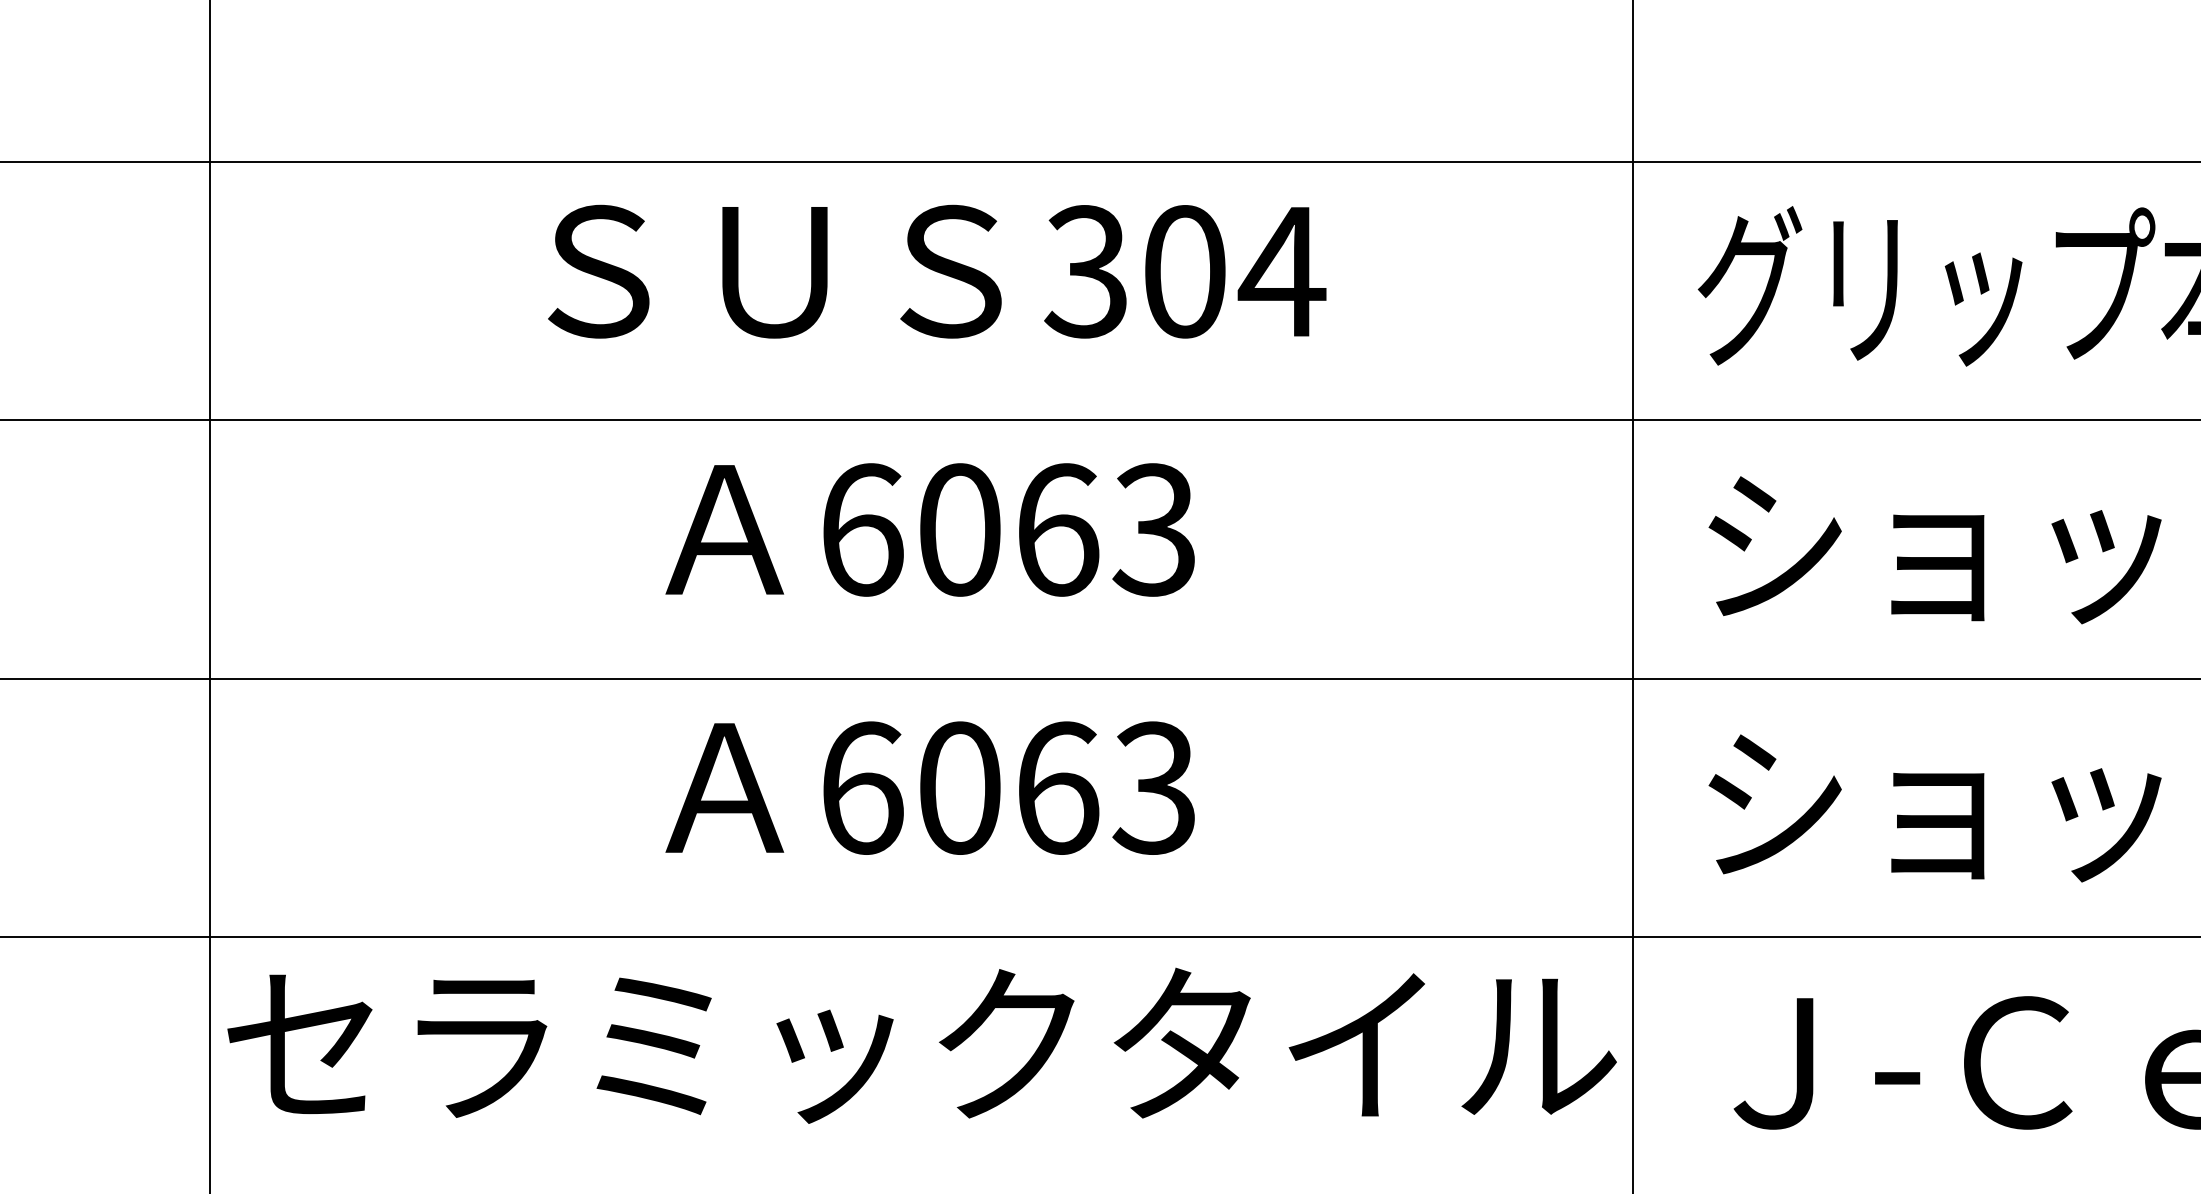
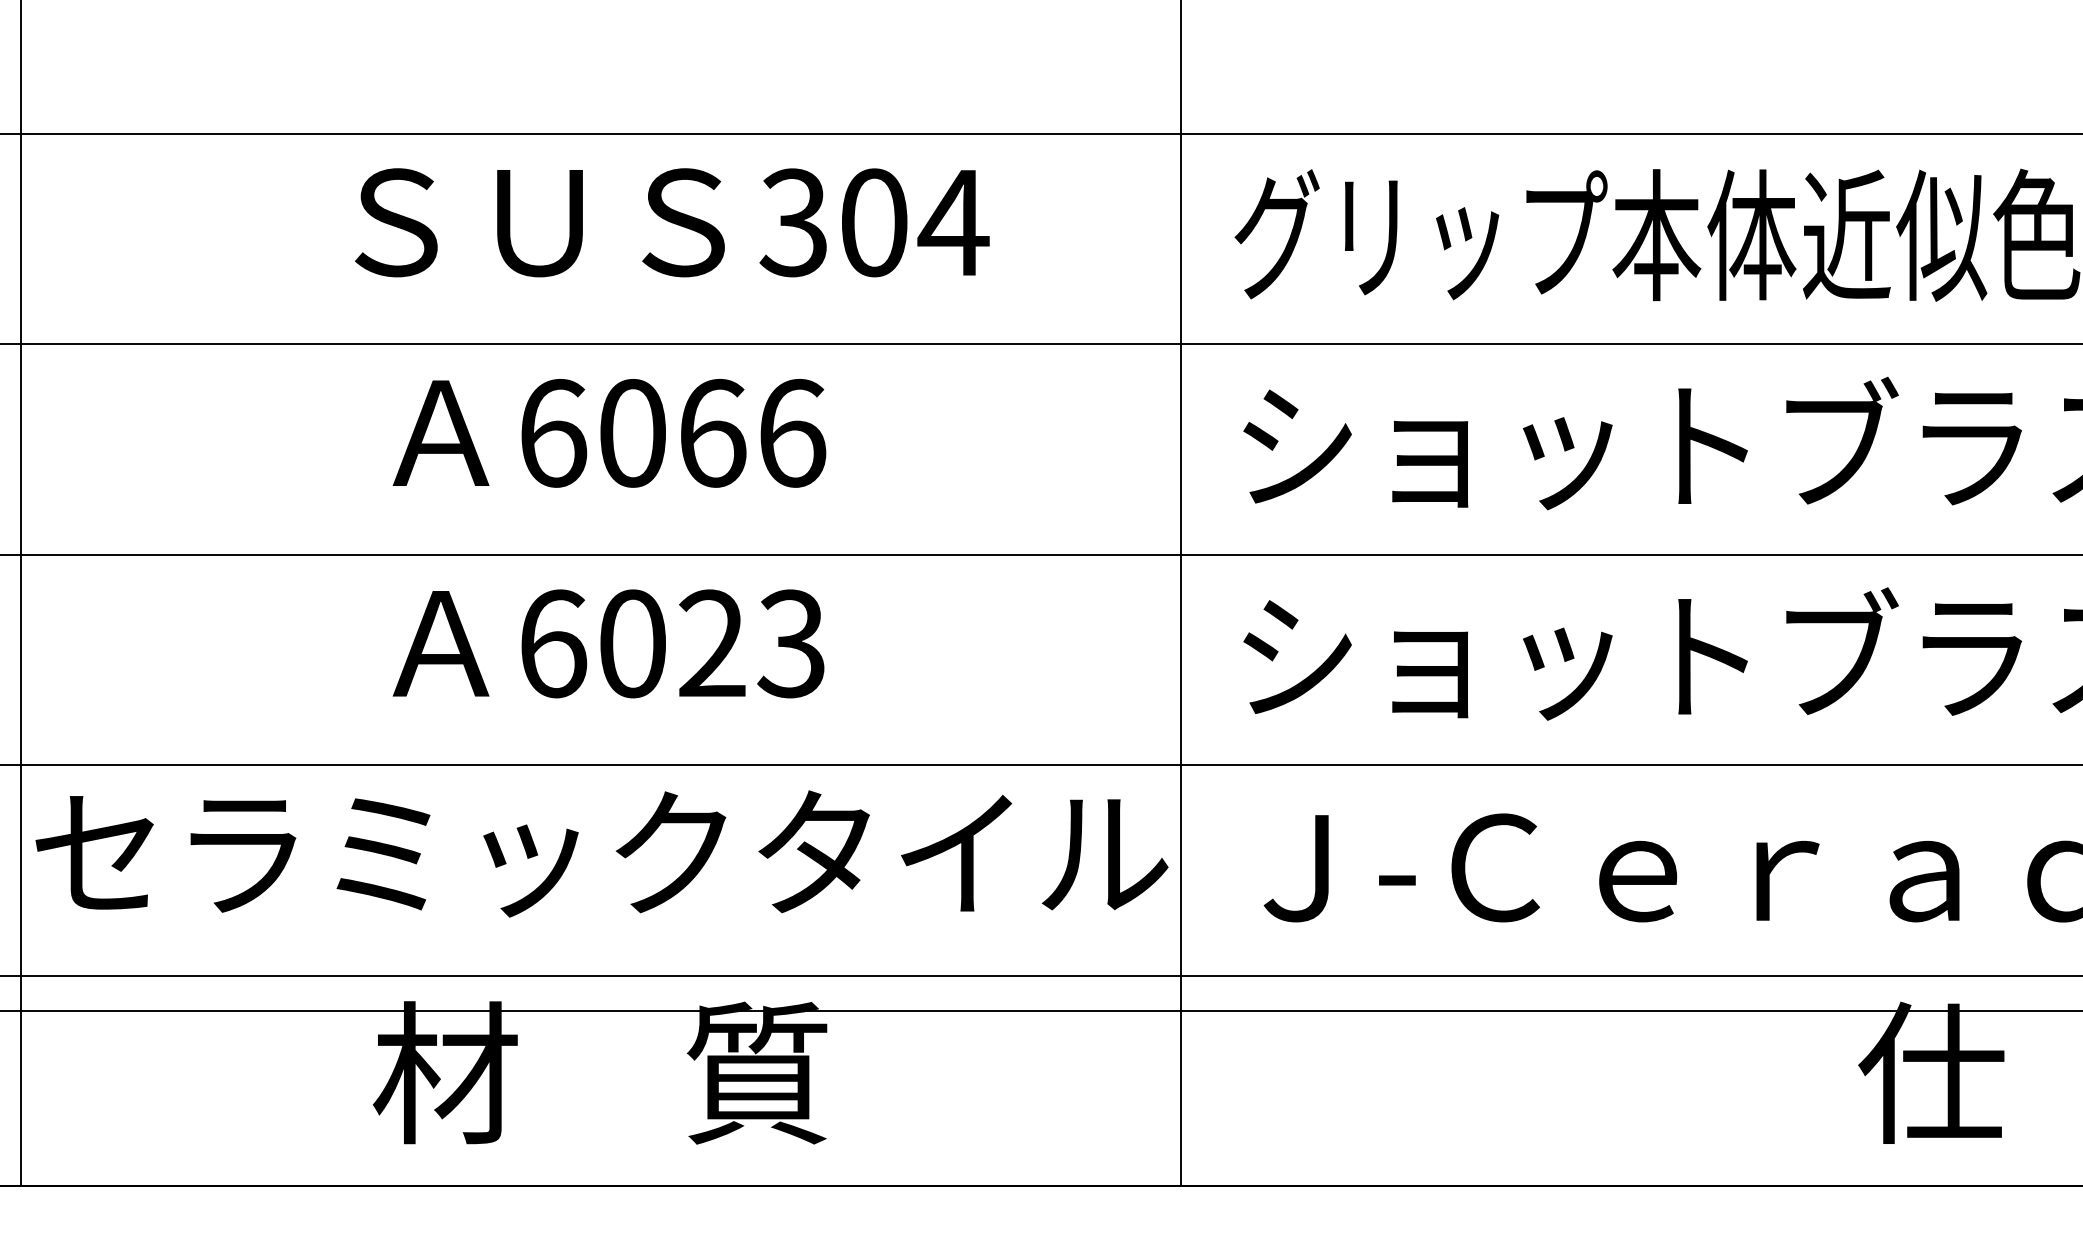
text: (937, 271) -> (672, 222), moved
text: (1154, 530) -> (791, 433), 6063 -> 6066
text: (1057, 787) -> (712, 643), 6063 -> 6023

